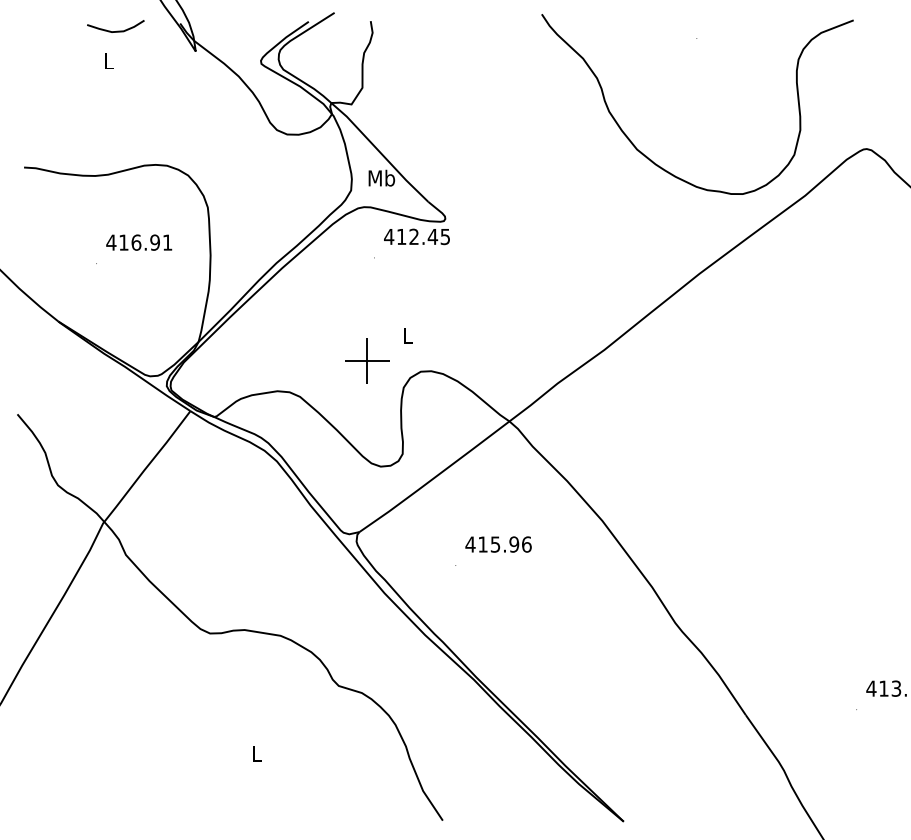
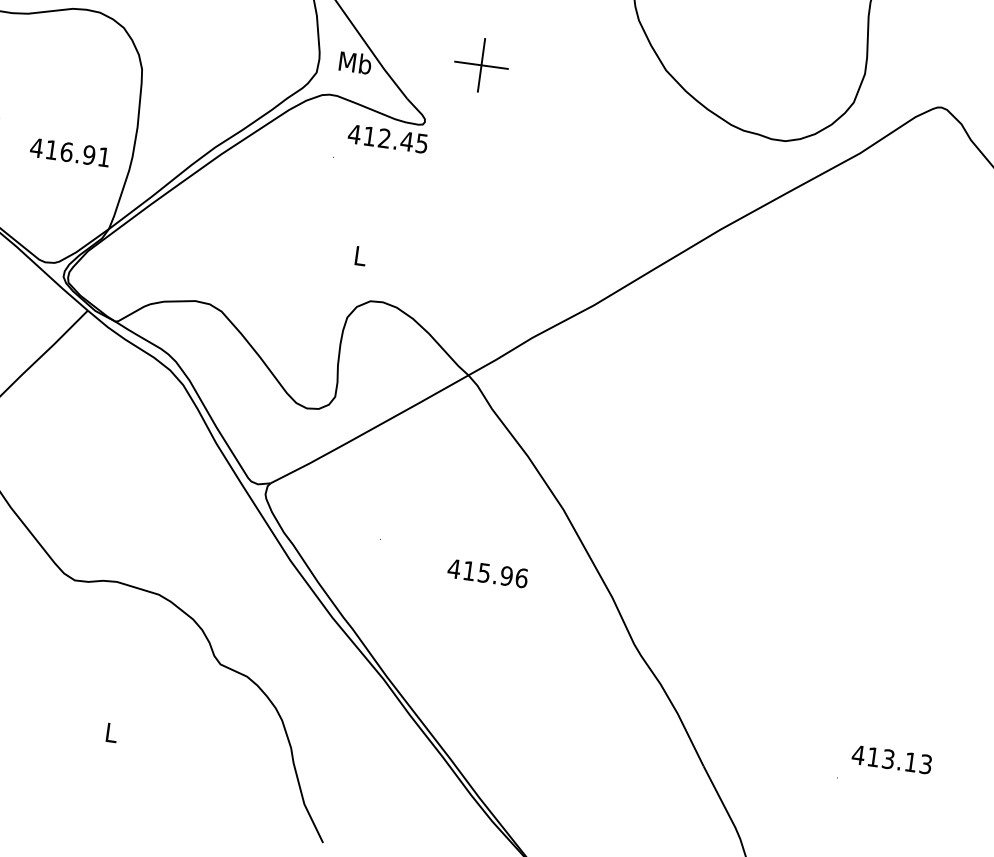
text: (139, 242) -> (70, 152), moved
part: (367, 360) -> (481, 64), moved
text: (498, 544) -> (487, 573), moved

